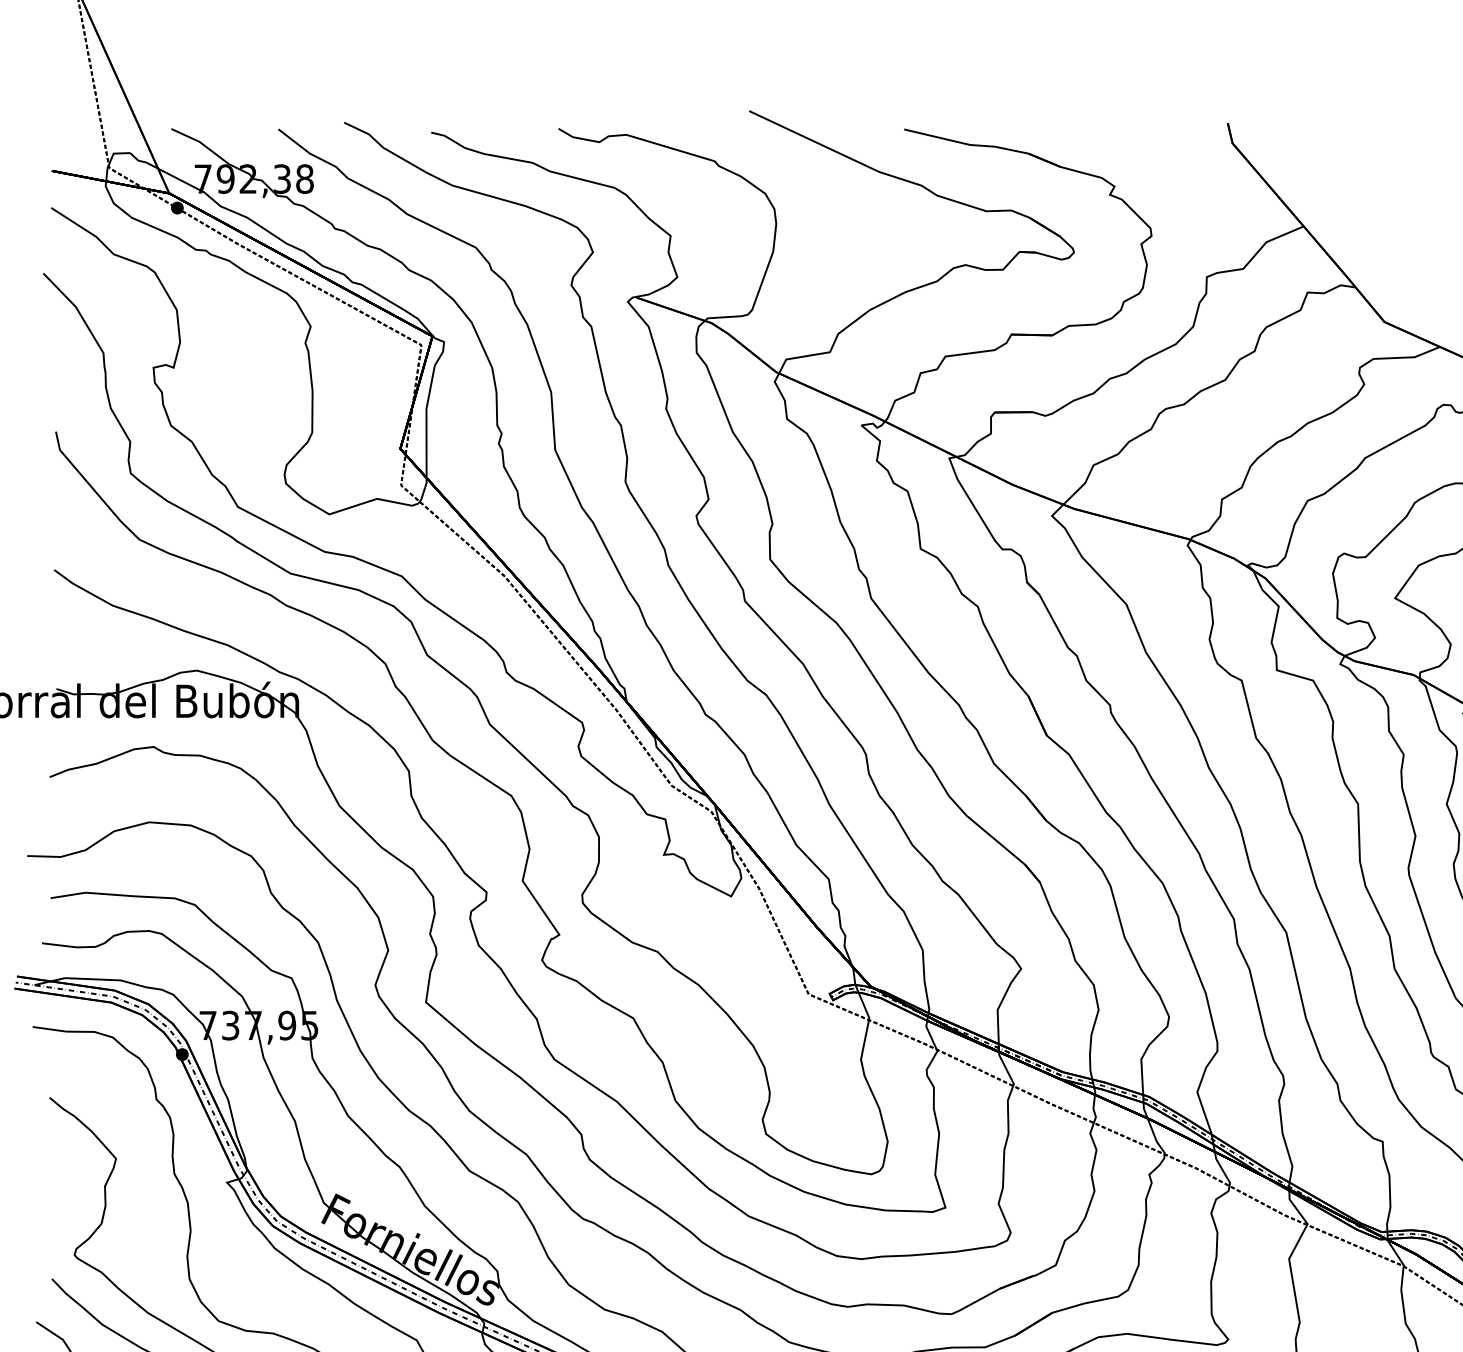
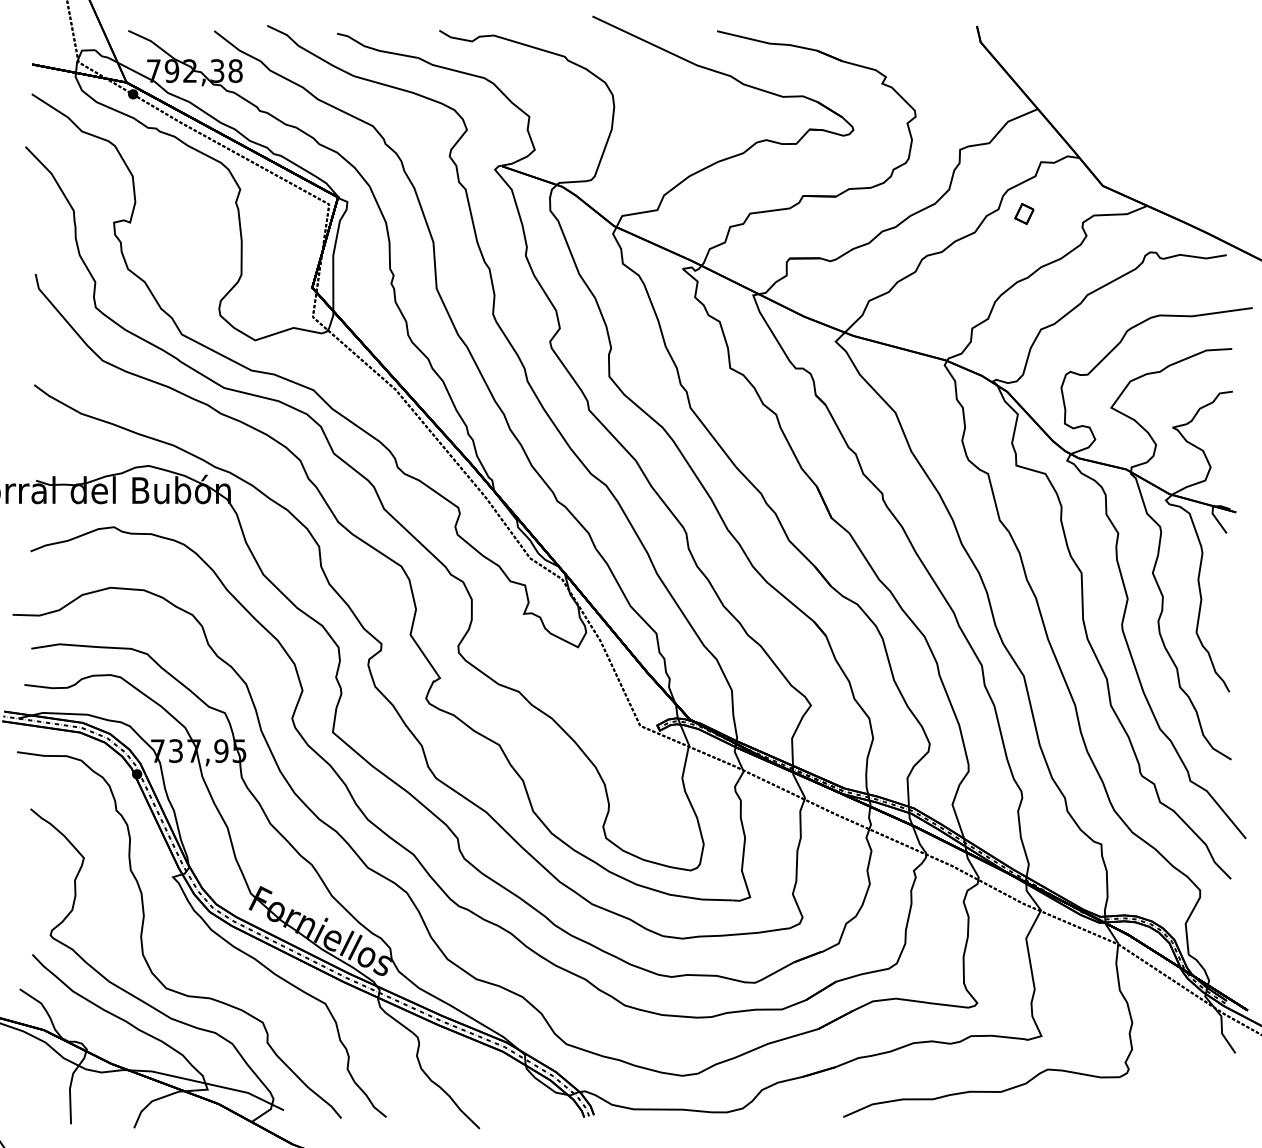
part: (1286, 356) -> (1024, 213), added

